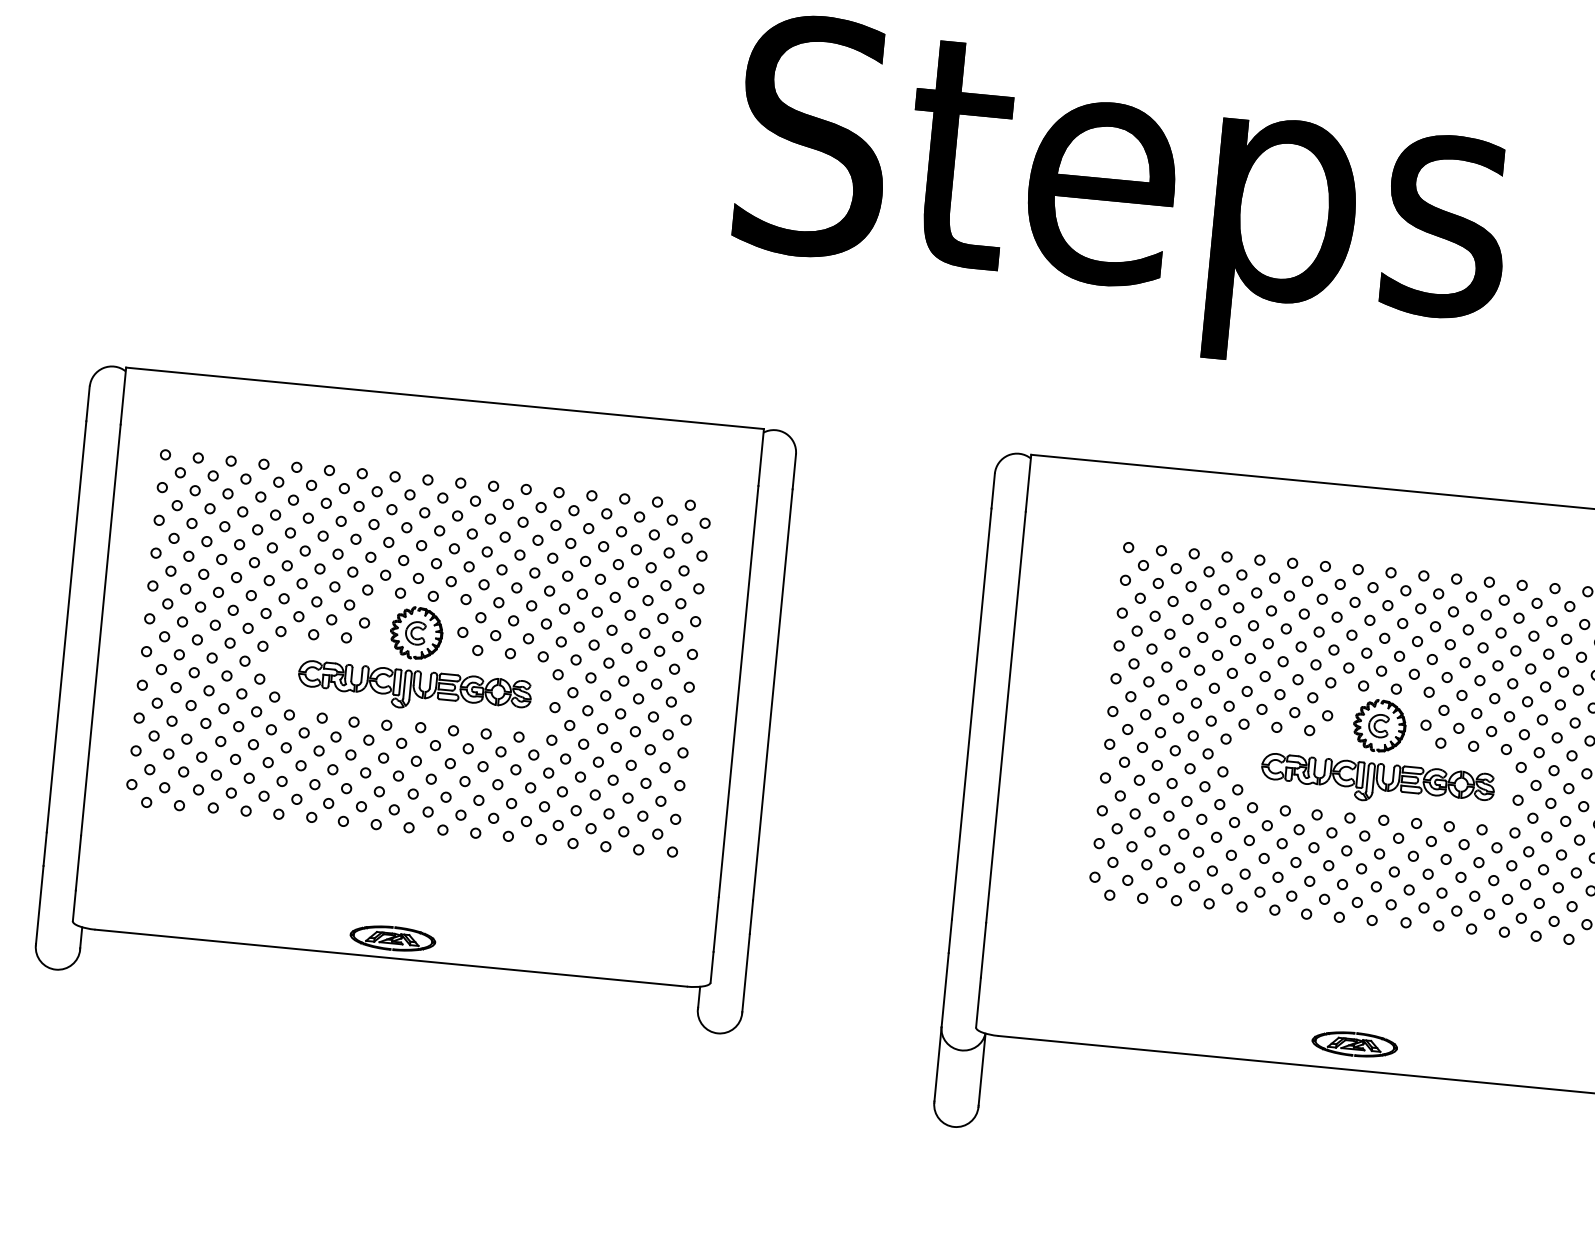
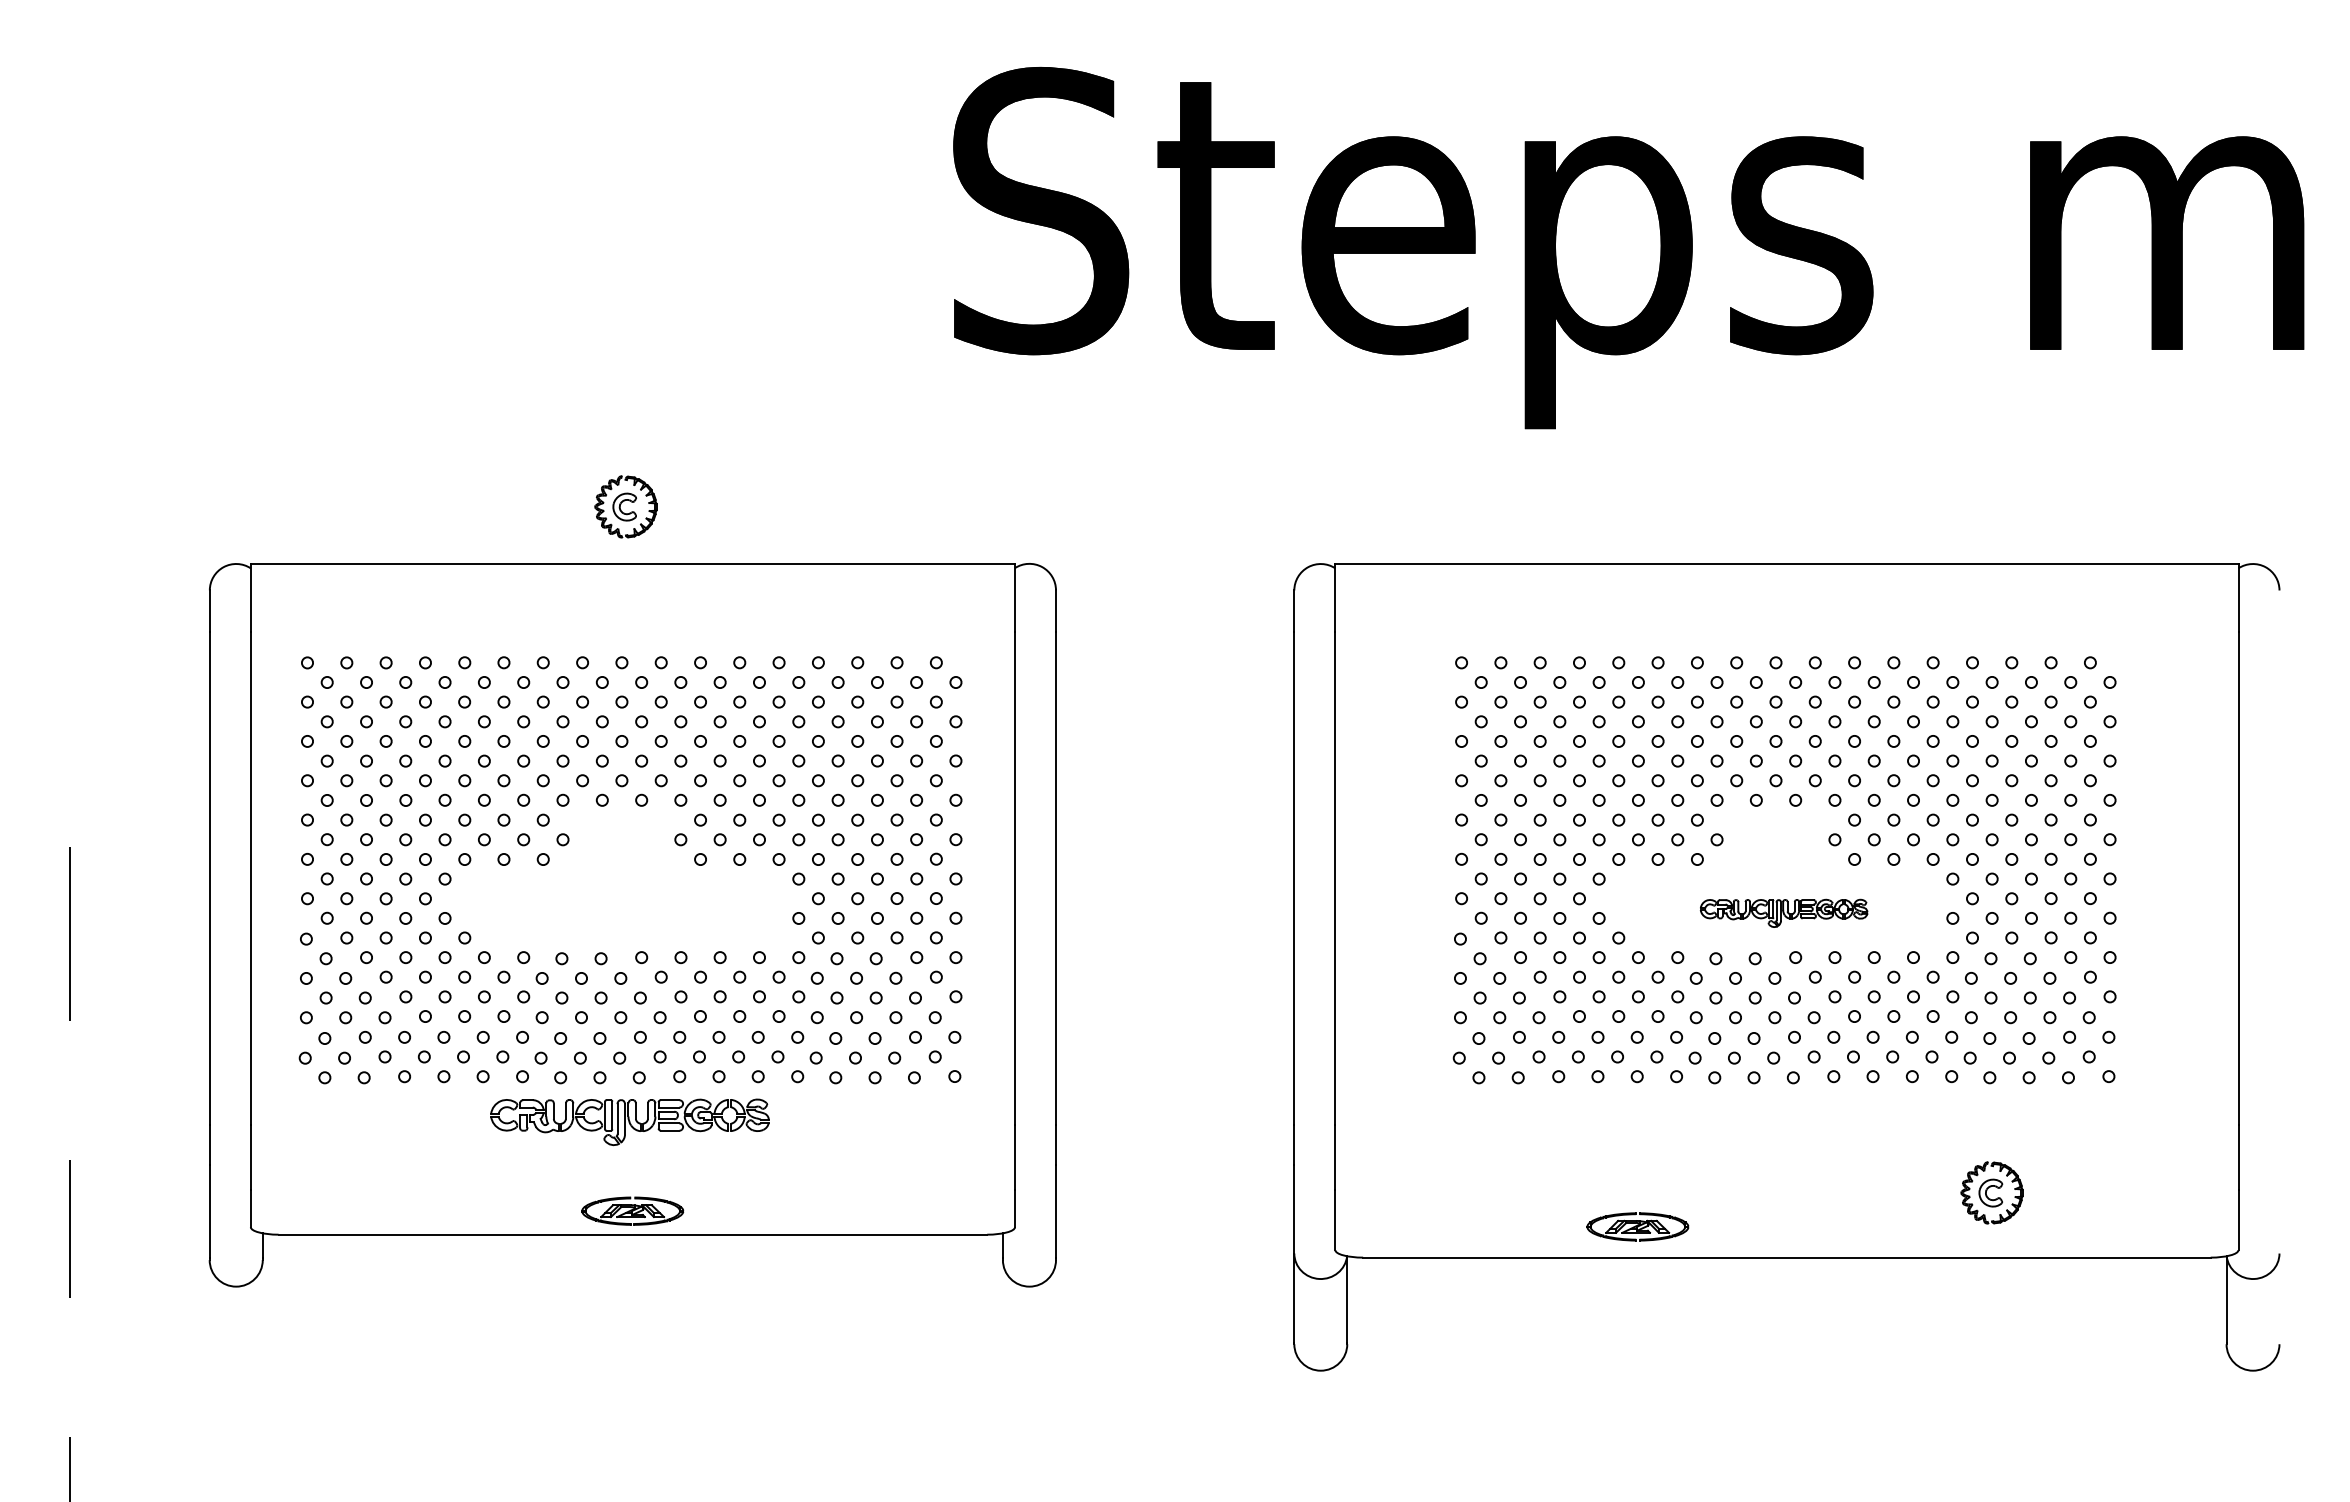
part: (416, 632) -> (625, 506), moved
part: (414, 689) -> (629, 1122), moved
part: (1379, 725) -> (1991, 1192), moved
part: (1377, 782) -> (1783, 913), size x0.6
part: (1354, 1044) -> (1637, 1226), moved

